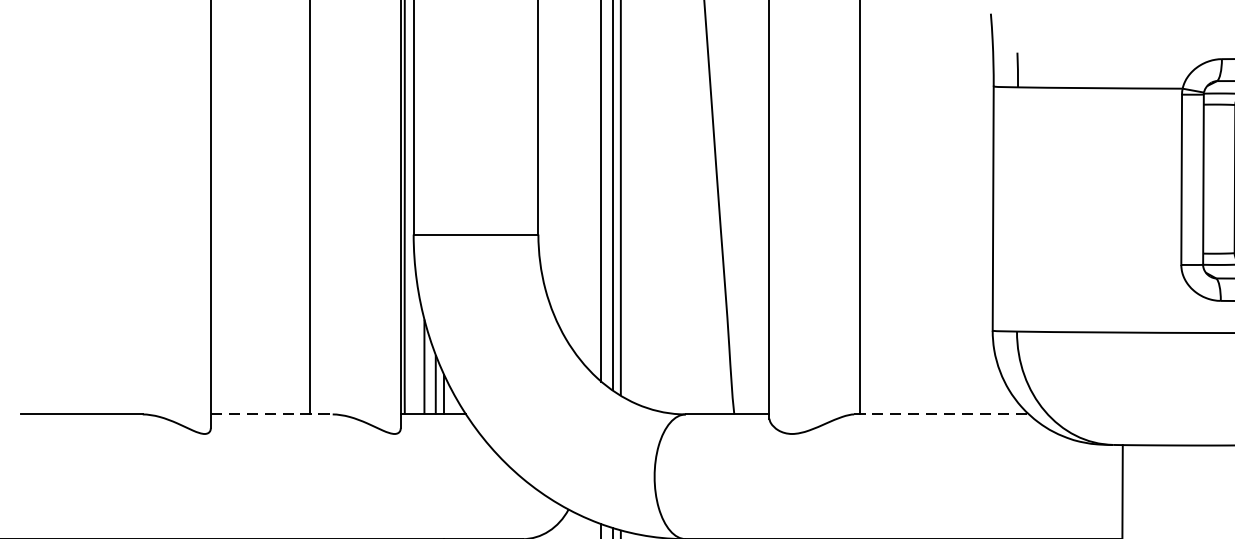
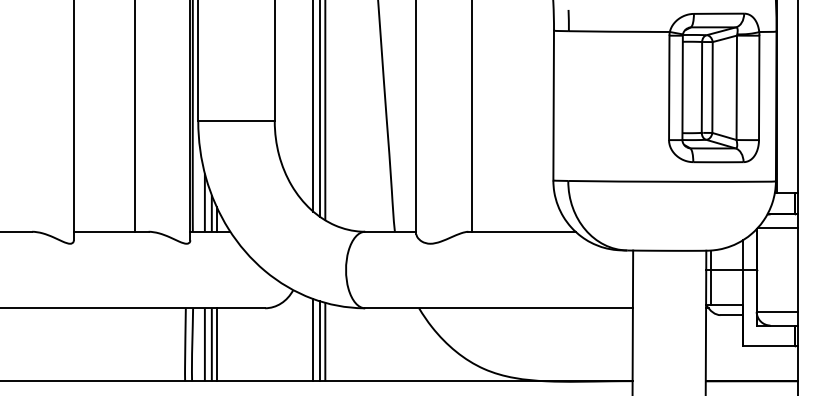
line: (272, 413) -> (111, 231), dashed -> solid
line: (942, 413) -> (522, 231), dashed -> solid

